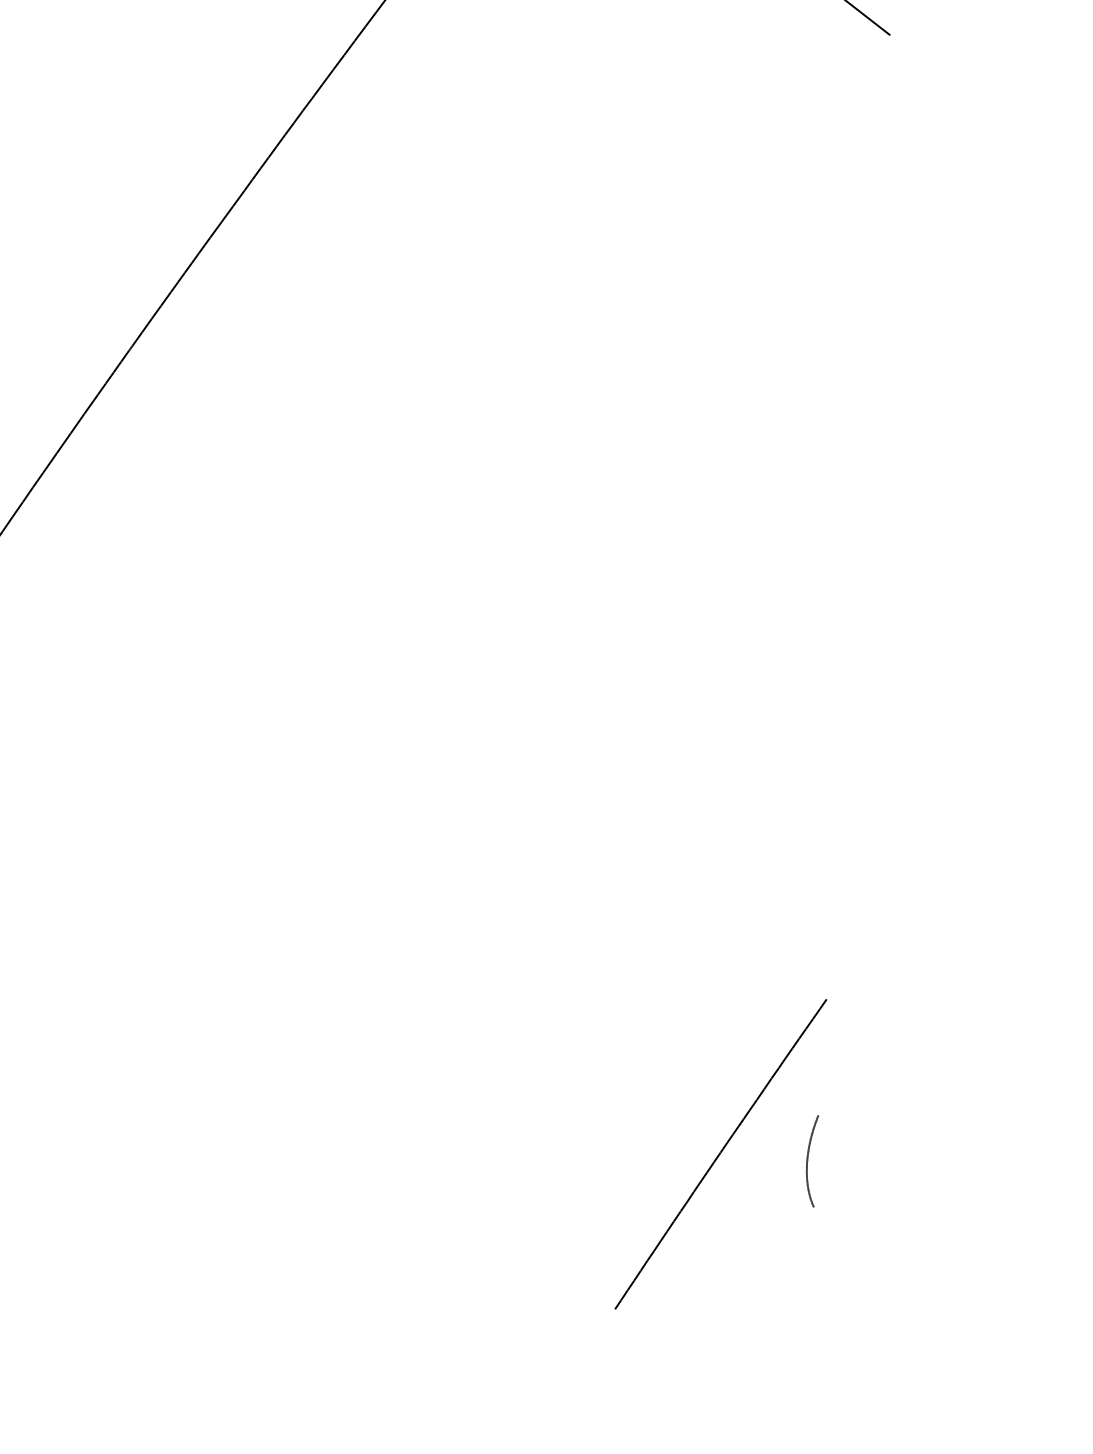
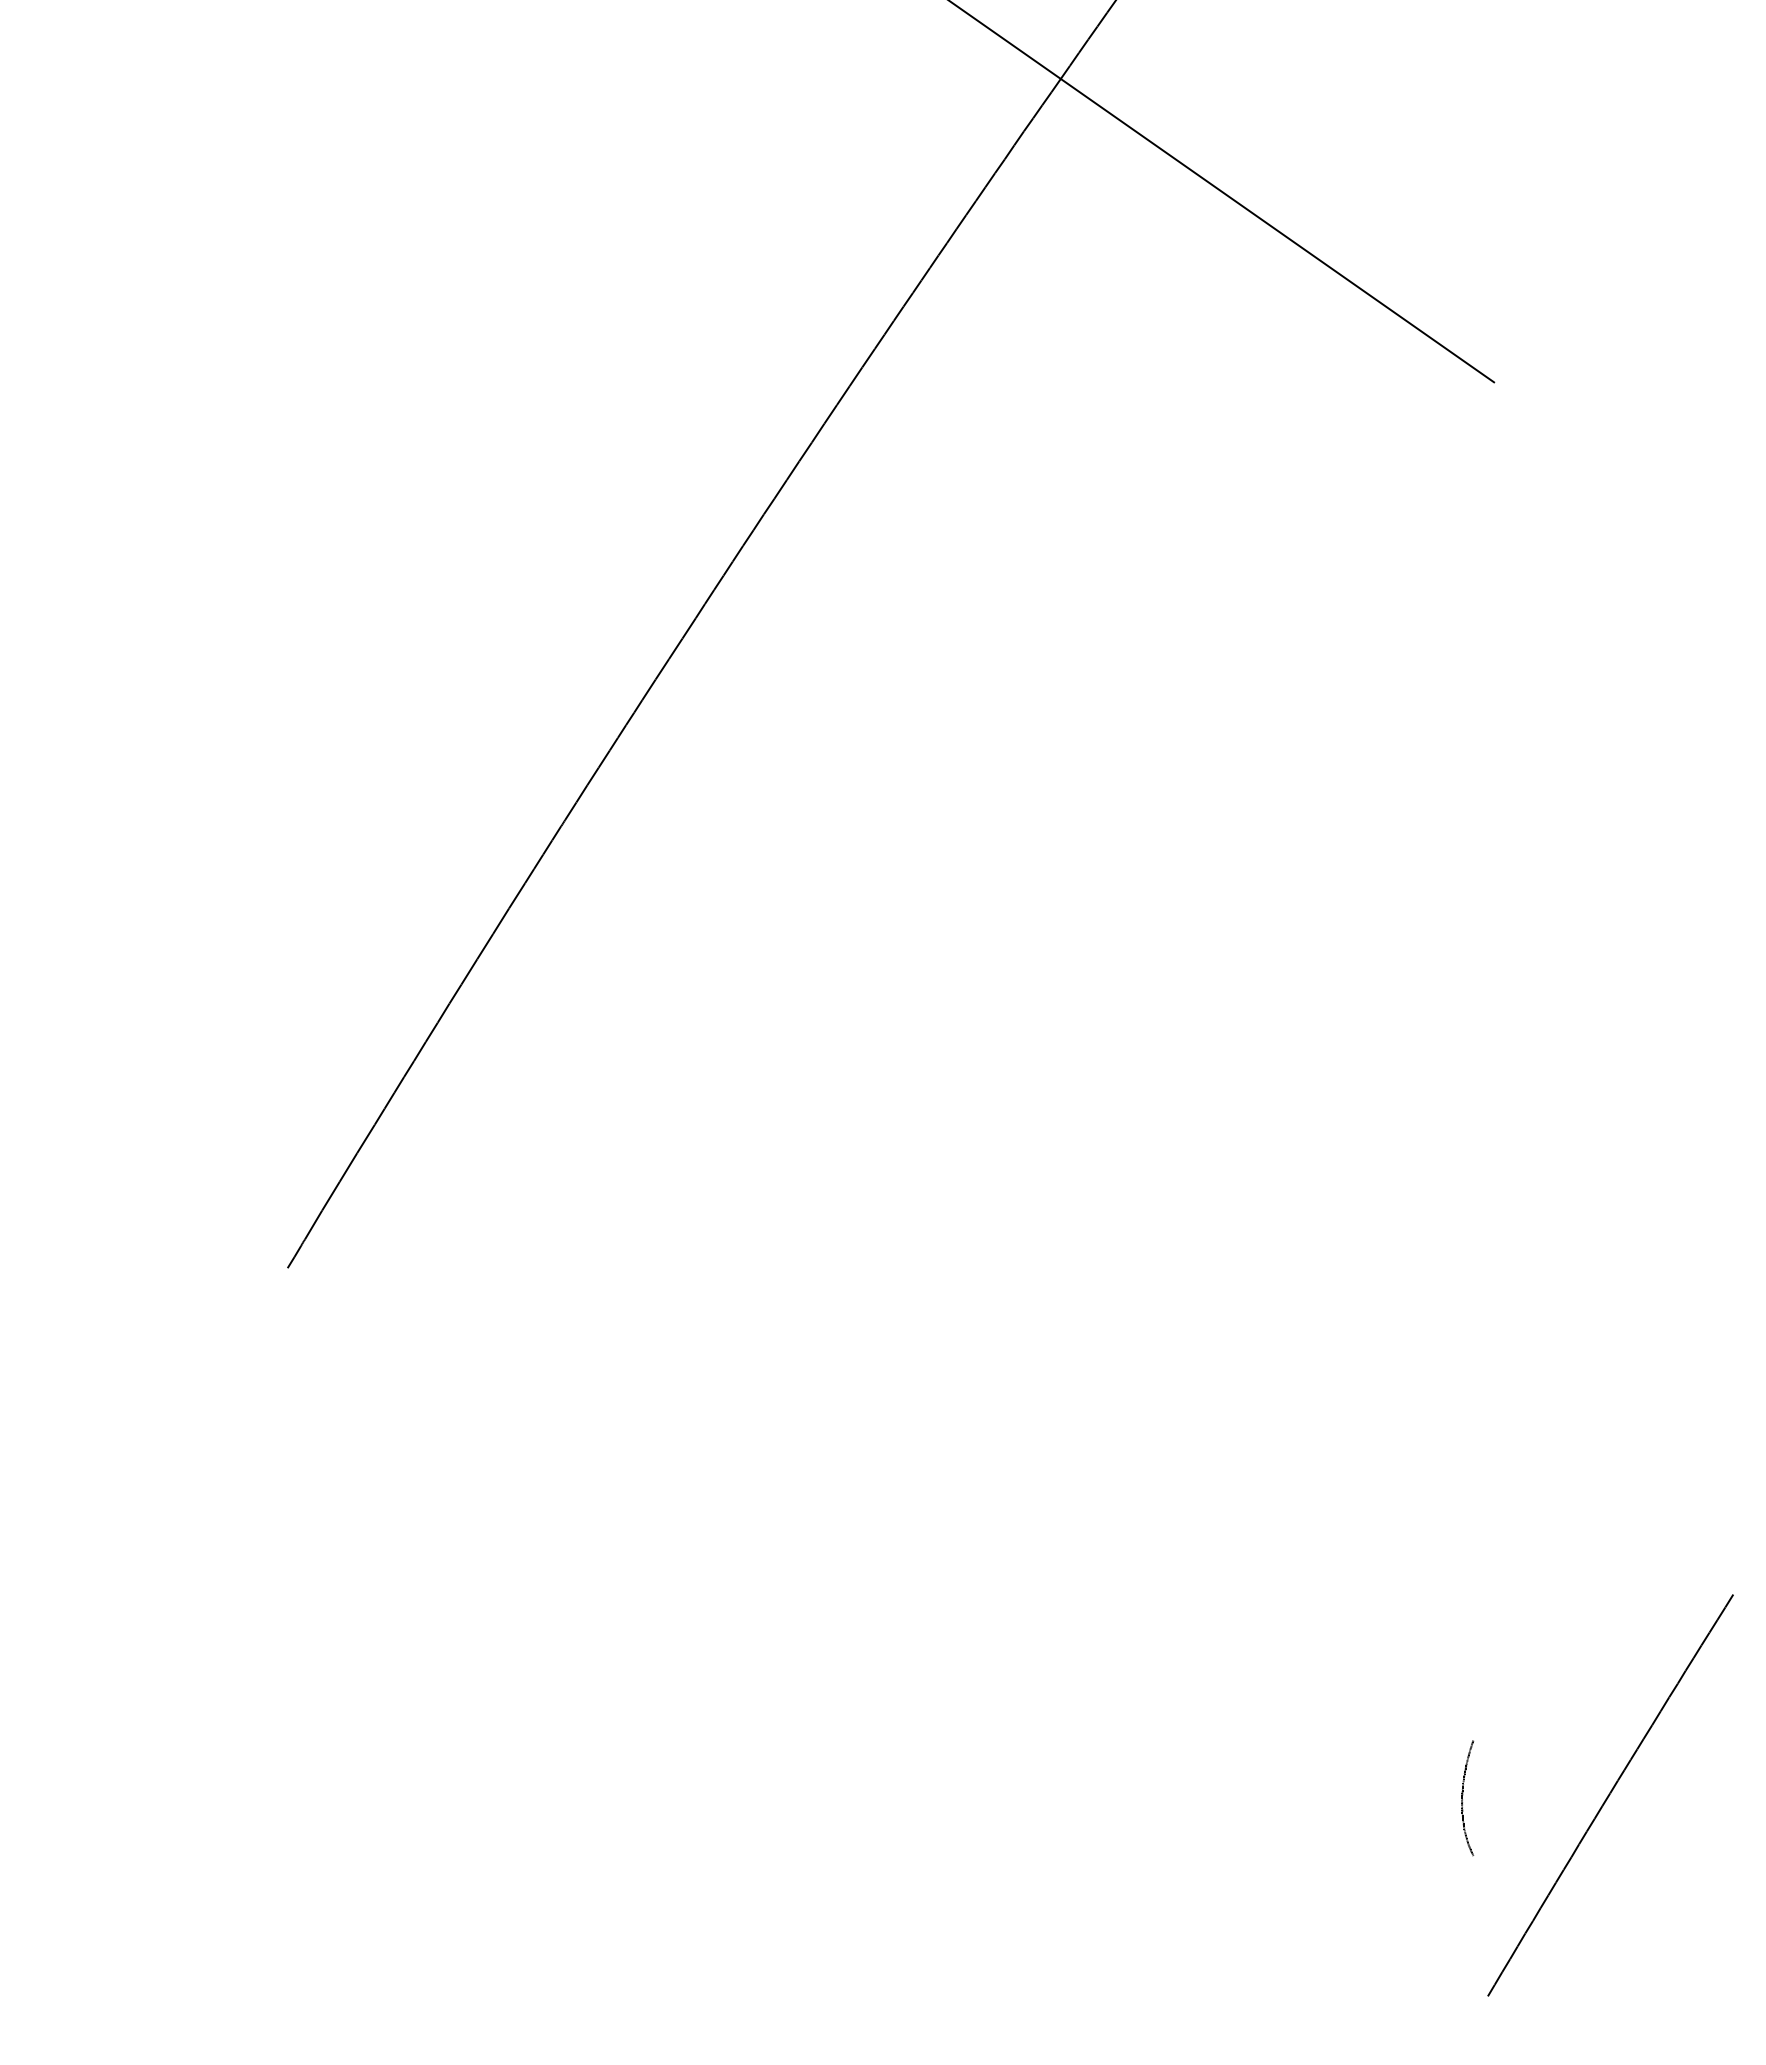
curve: (720, 1153) -> (1610, 1794), moved

